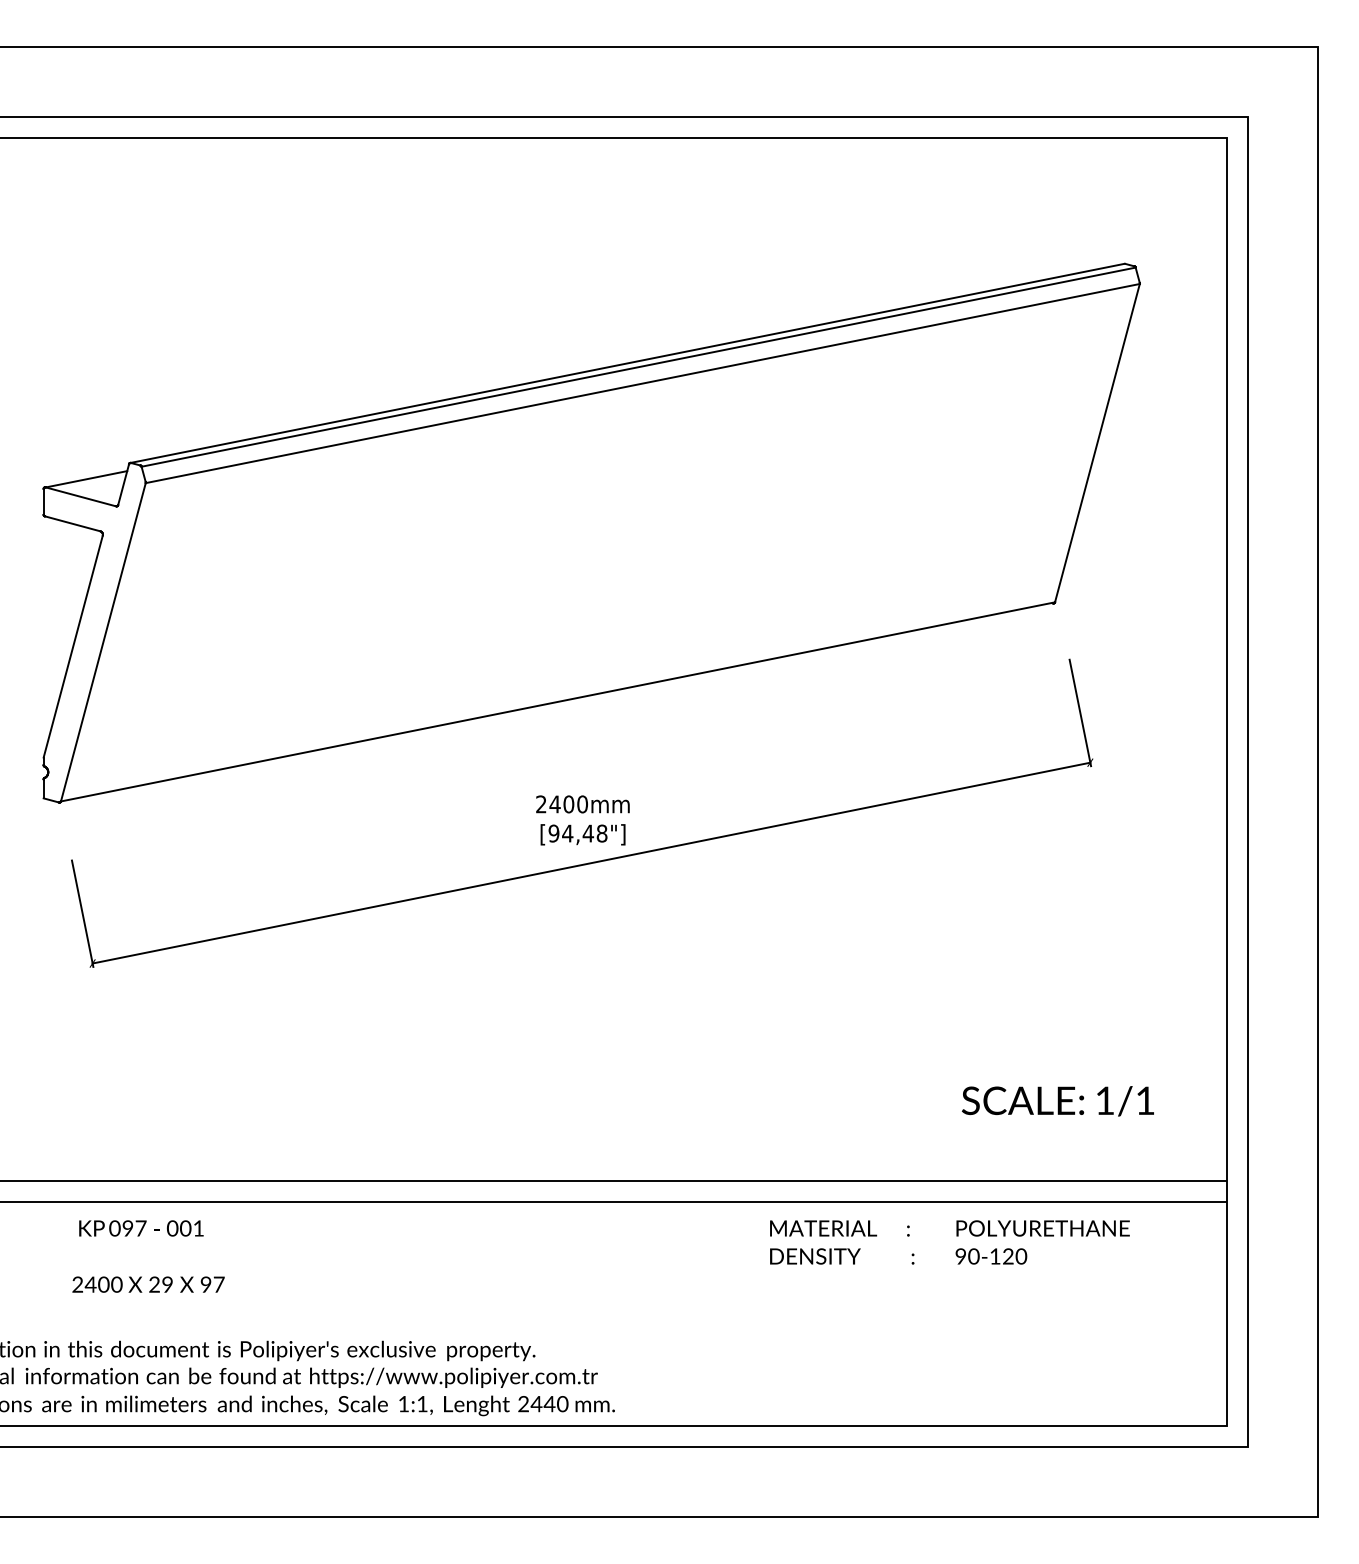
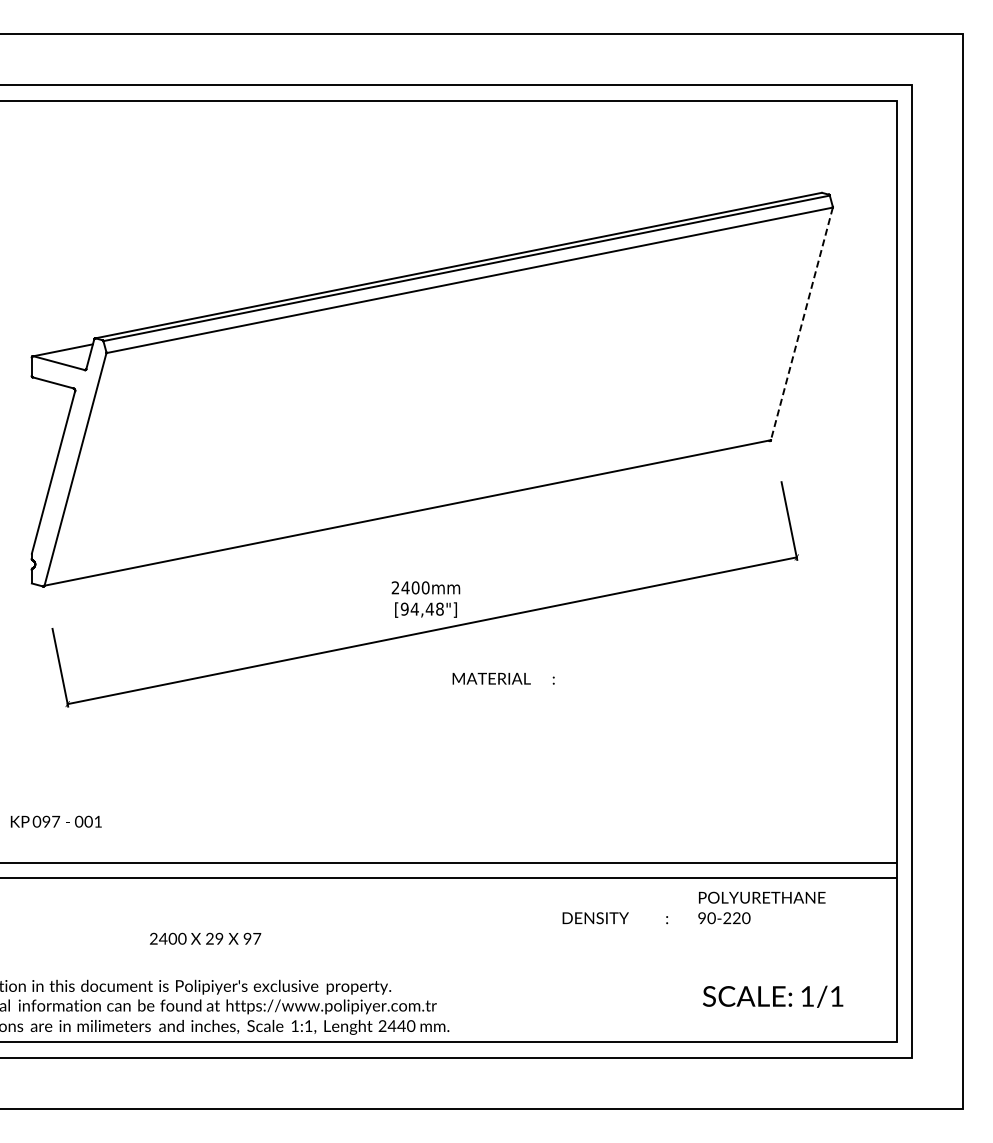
line: (1096, 443) -> (801, 324), solid -> dashed
text: (1058, 1100) -> (773, 996), moved
text: (140, 1228) -> (55, 821), moved
text: (839, 1228) -> (503, 678), moved
text: (995, 1255) -> (727, 917), 90-120 -> 90-220
text: (148, 1284) -> (205, 938), moved

